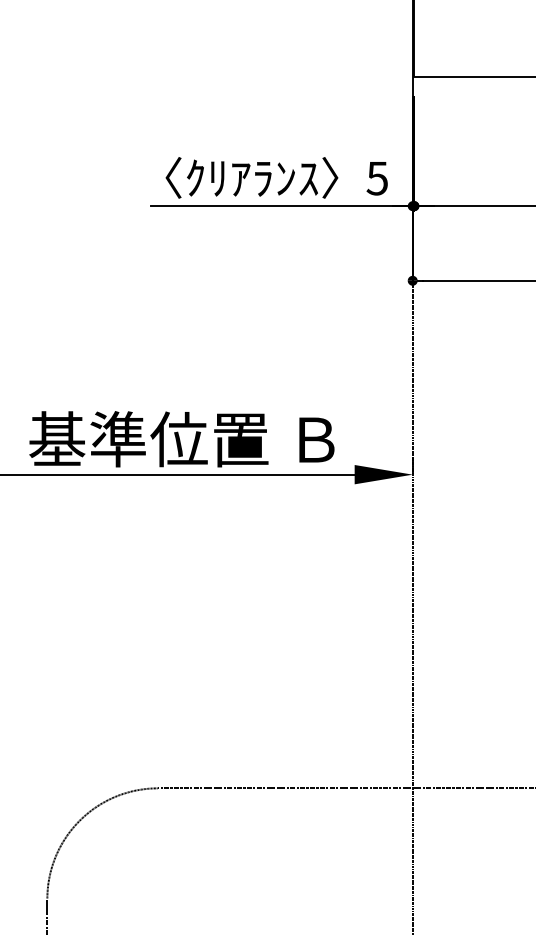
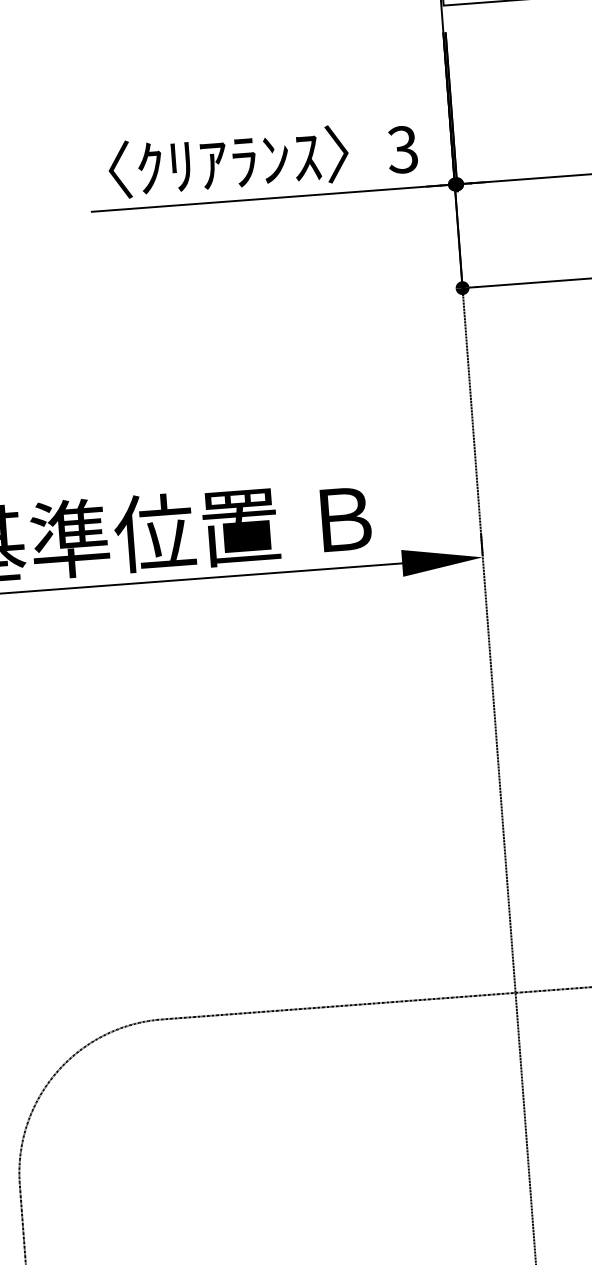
text: (376, 177) -> (401, 148), 5 -> 3

